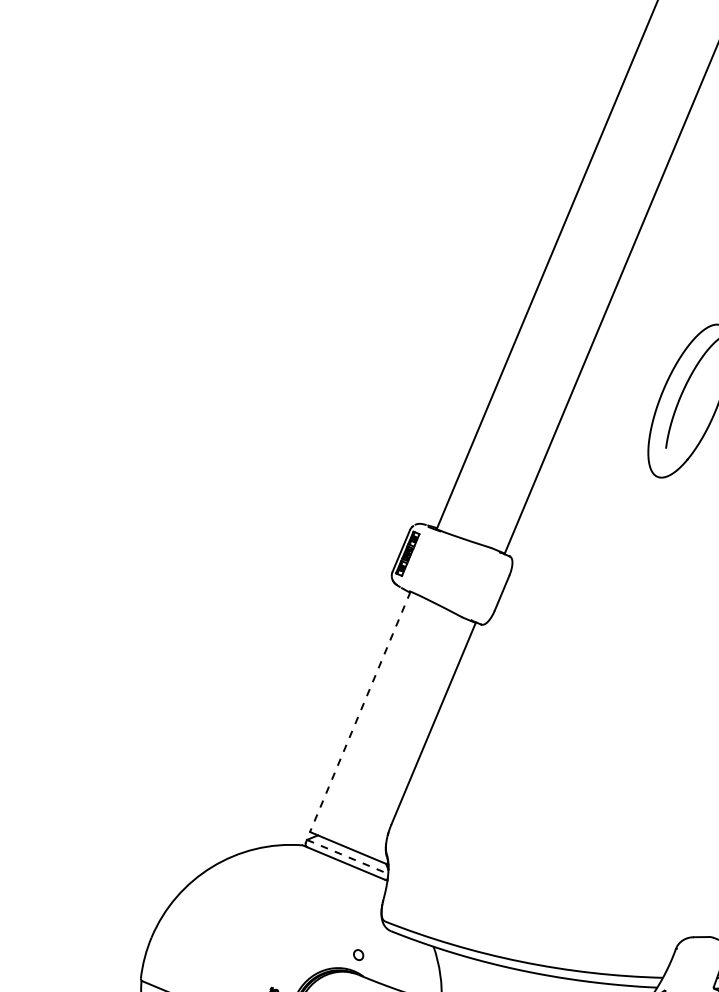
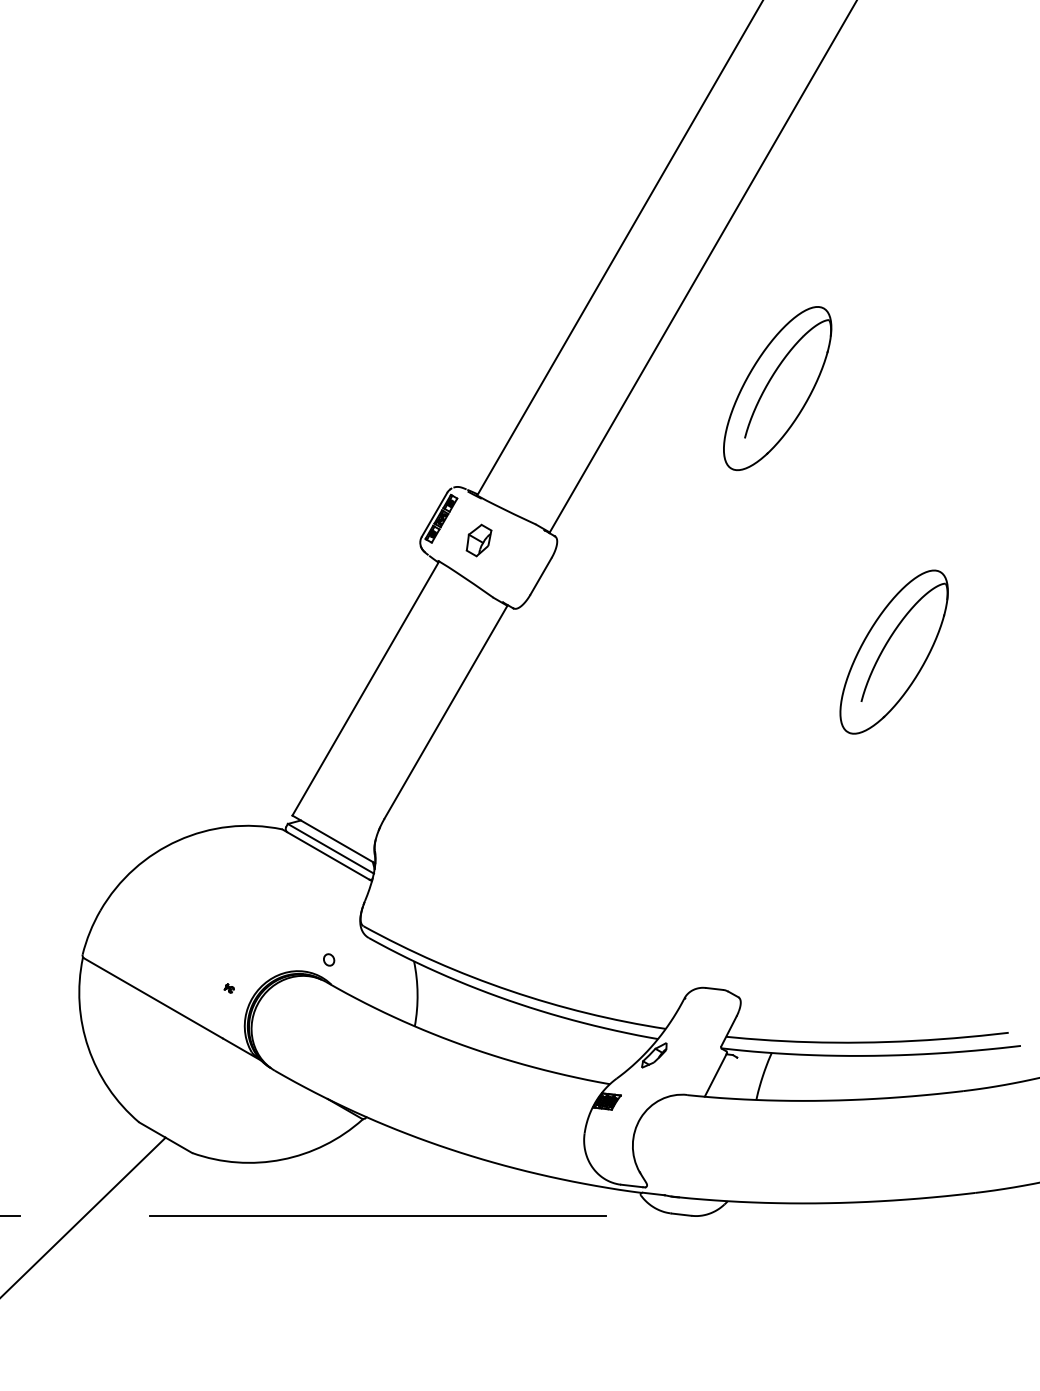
part: (442, 568) -> (478, 540), added
line: (360, 711) -> (365, 688), dashed -> solid
line: (347, 856) -> (330, 848), dashed -> solid

